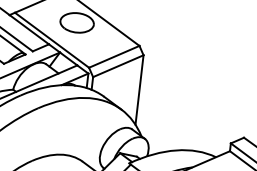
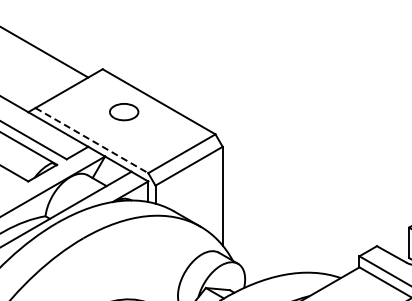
part: (76, 22) -> (123, 111), size x0.6
line: (52, 40) -> (92, 140), solid -> dashed

